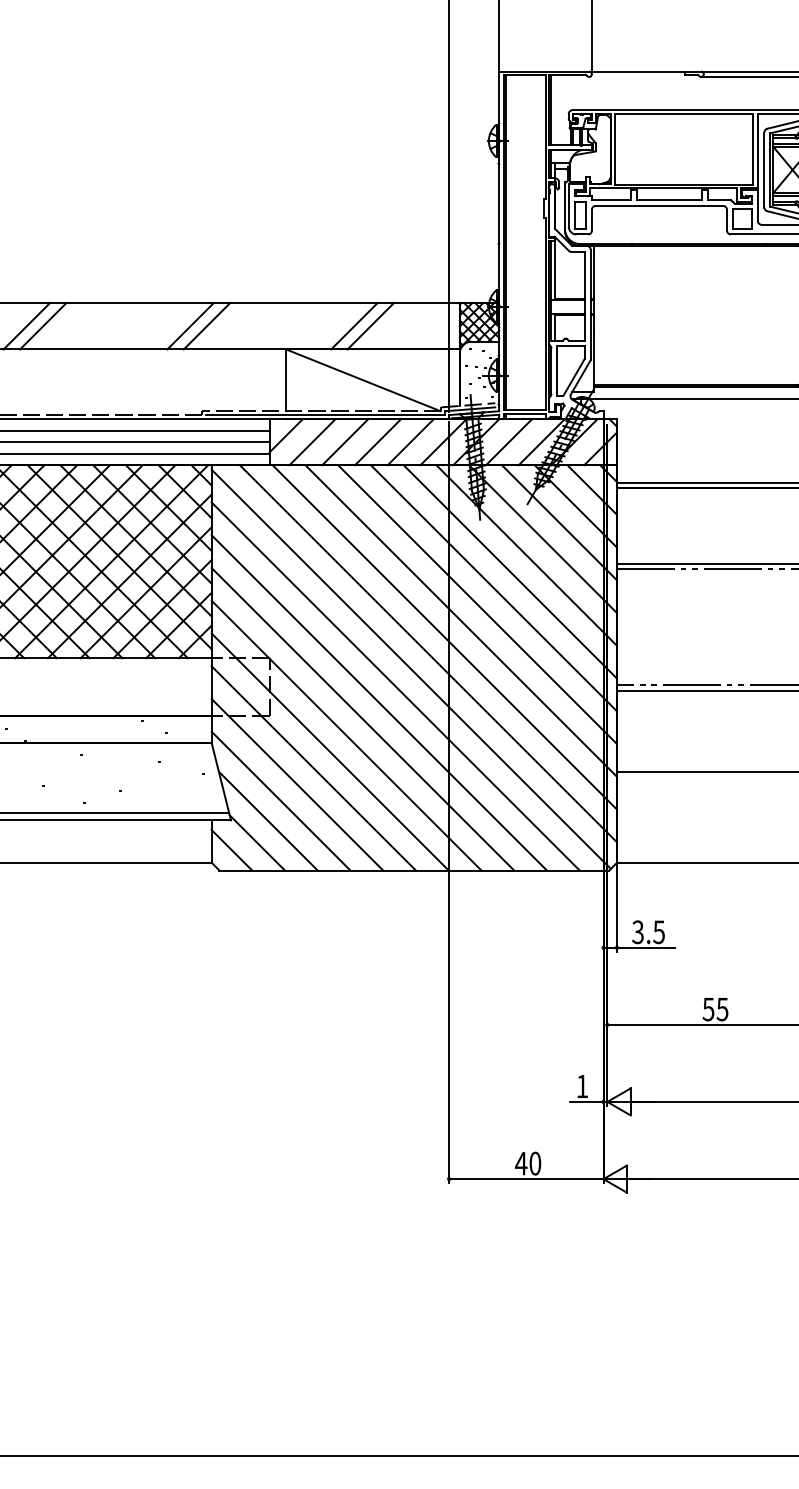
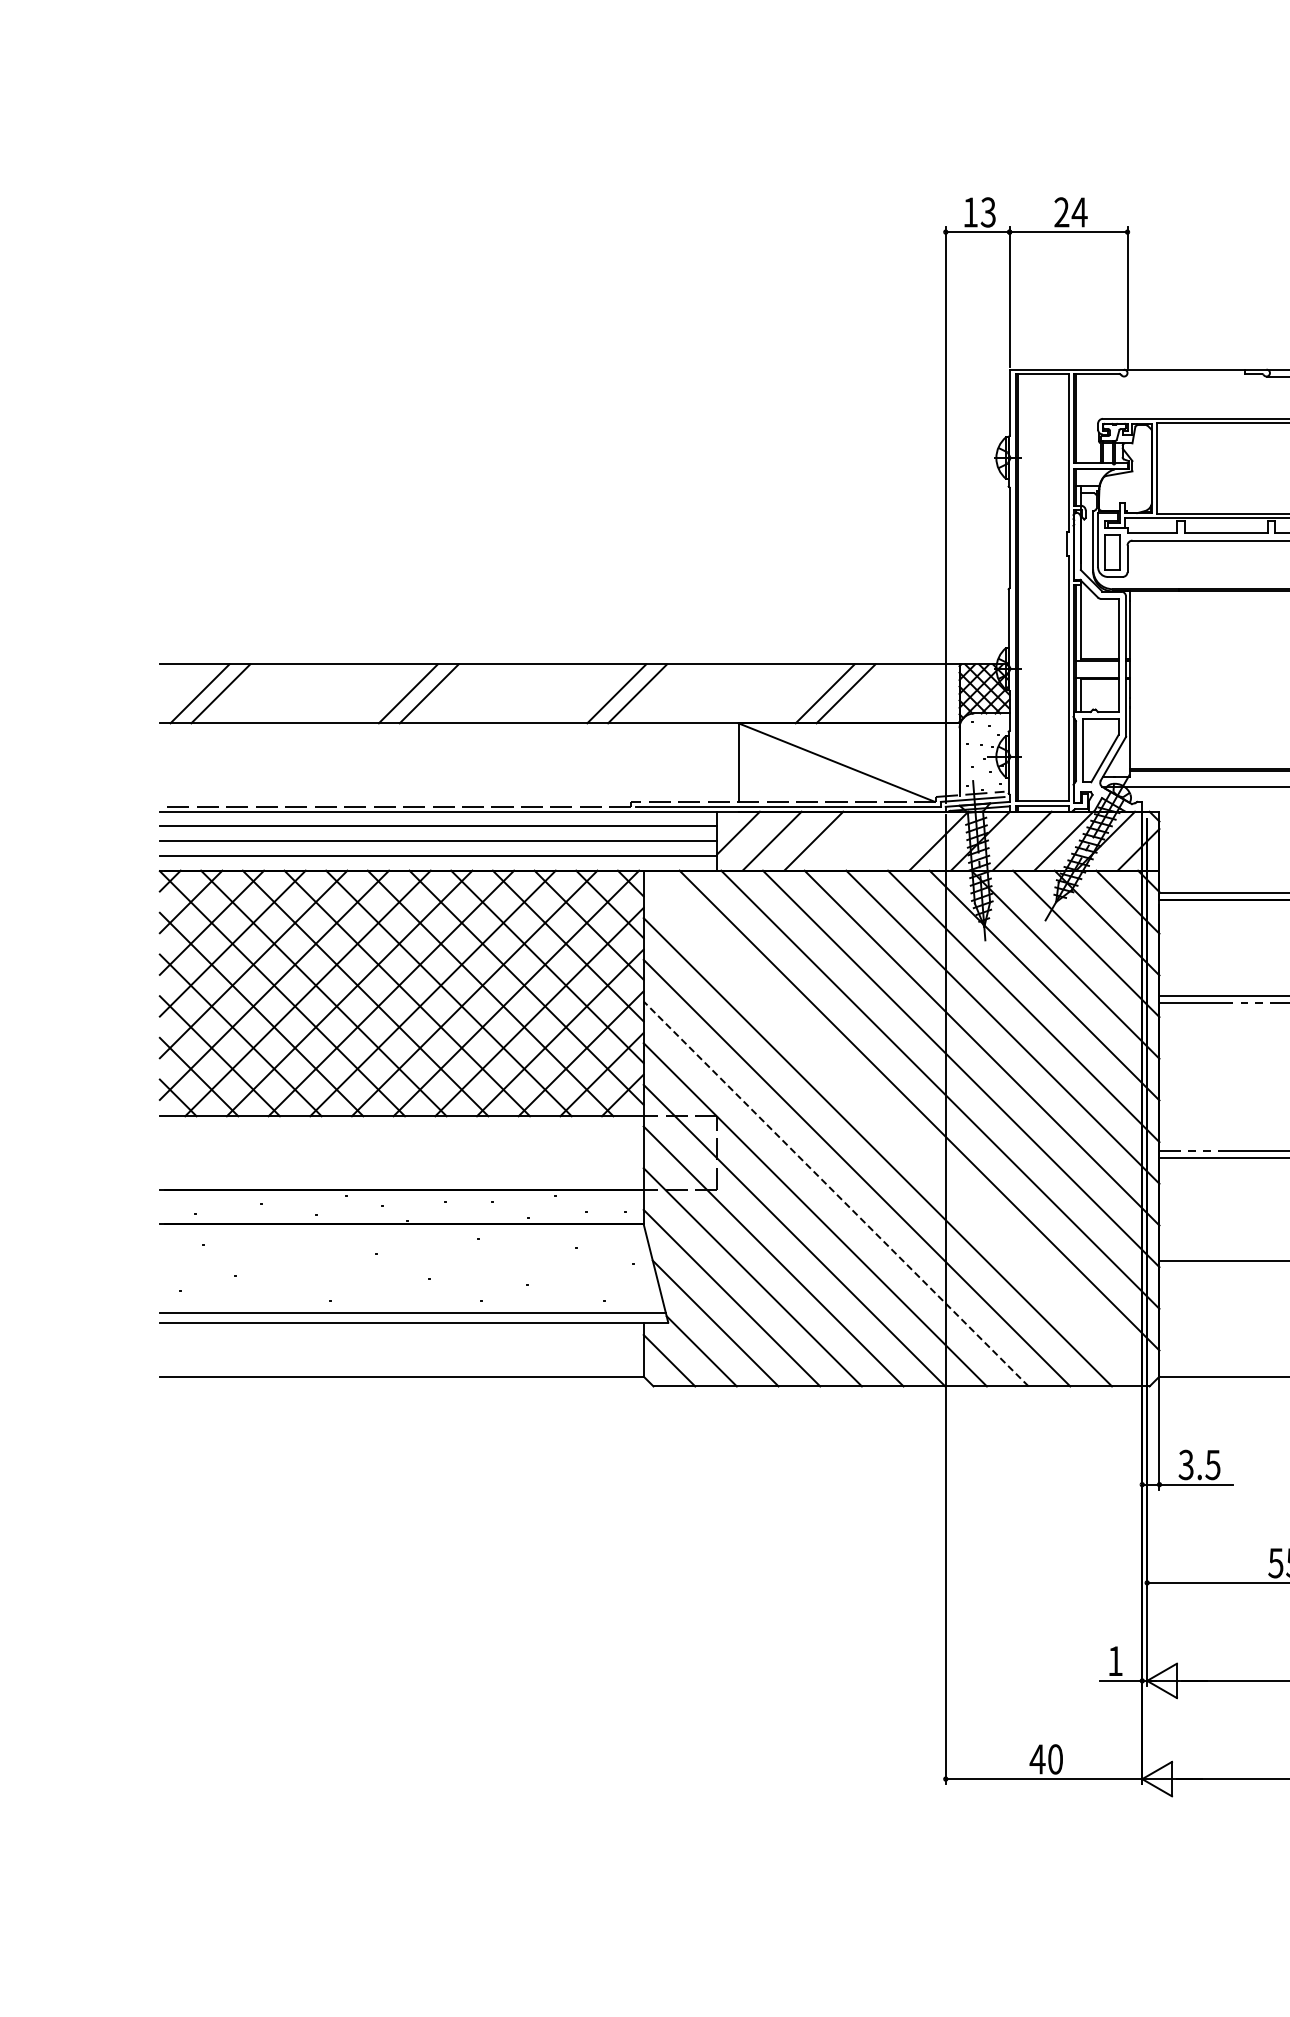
line: (378, 441) -> (855, 840), removed
line: (410, 441) -> (896, 840), removed
line: (411, 669) -> (897, 1130), removed
line: (362, 718) -> (835, 1193), solid -> dashed

